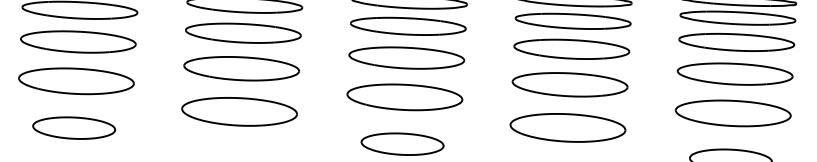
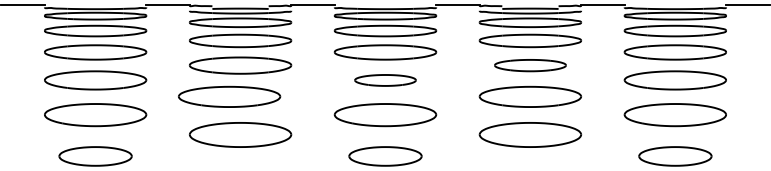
part: (571, 49) -> (530, 65), size x0.7
part: (406, 58) -> (385, 80), size x0.6
part: (241, 68) -> (229, 96), moved

